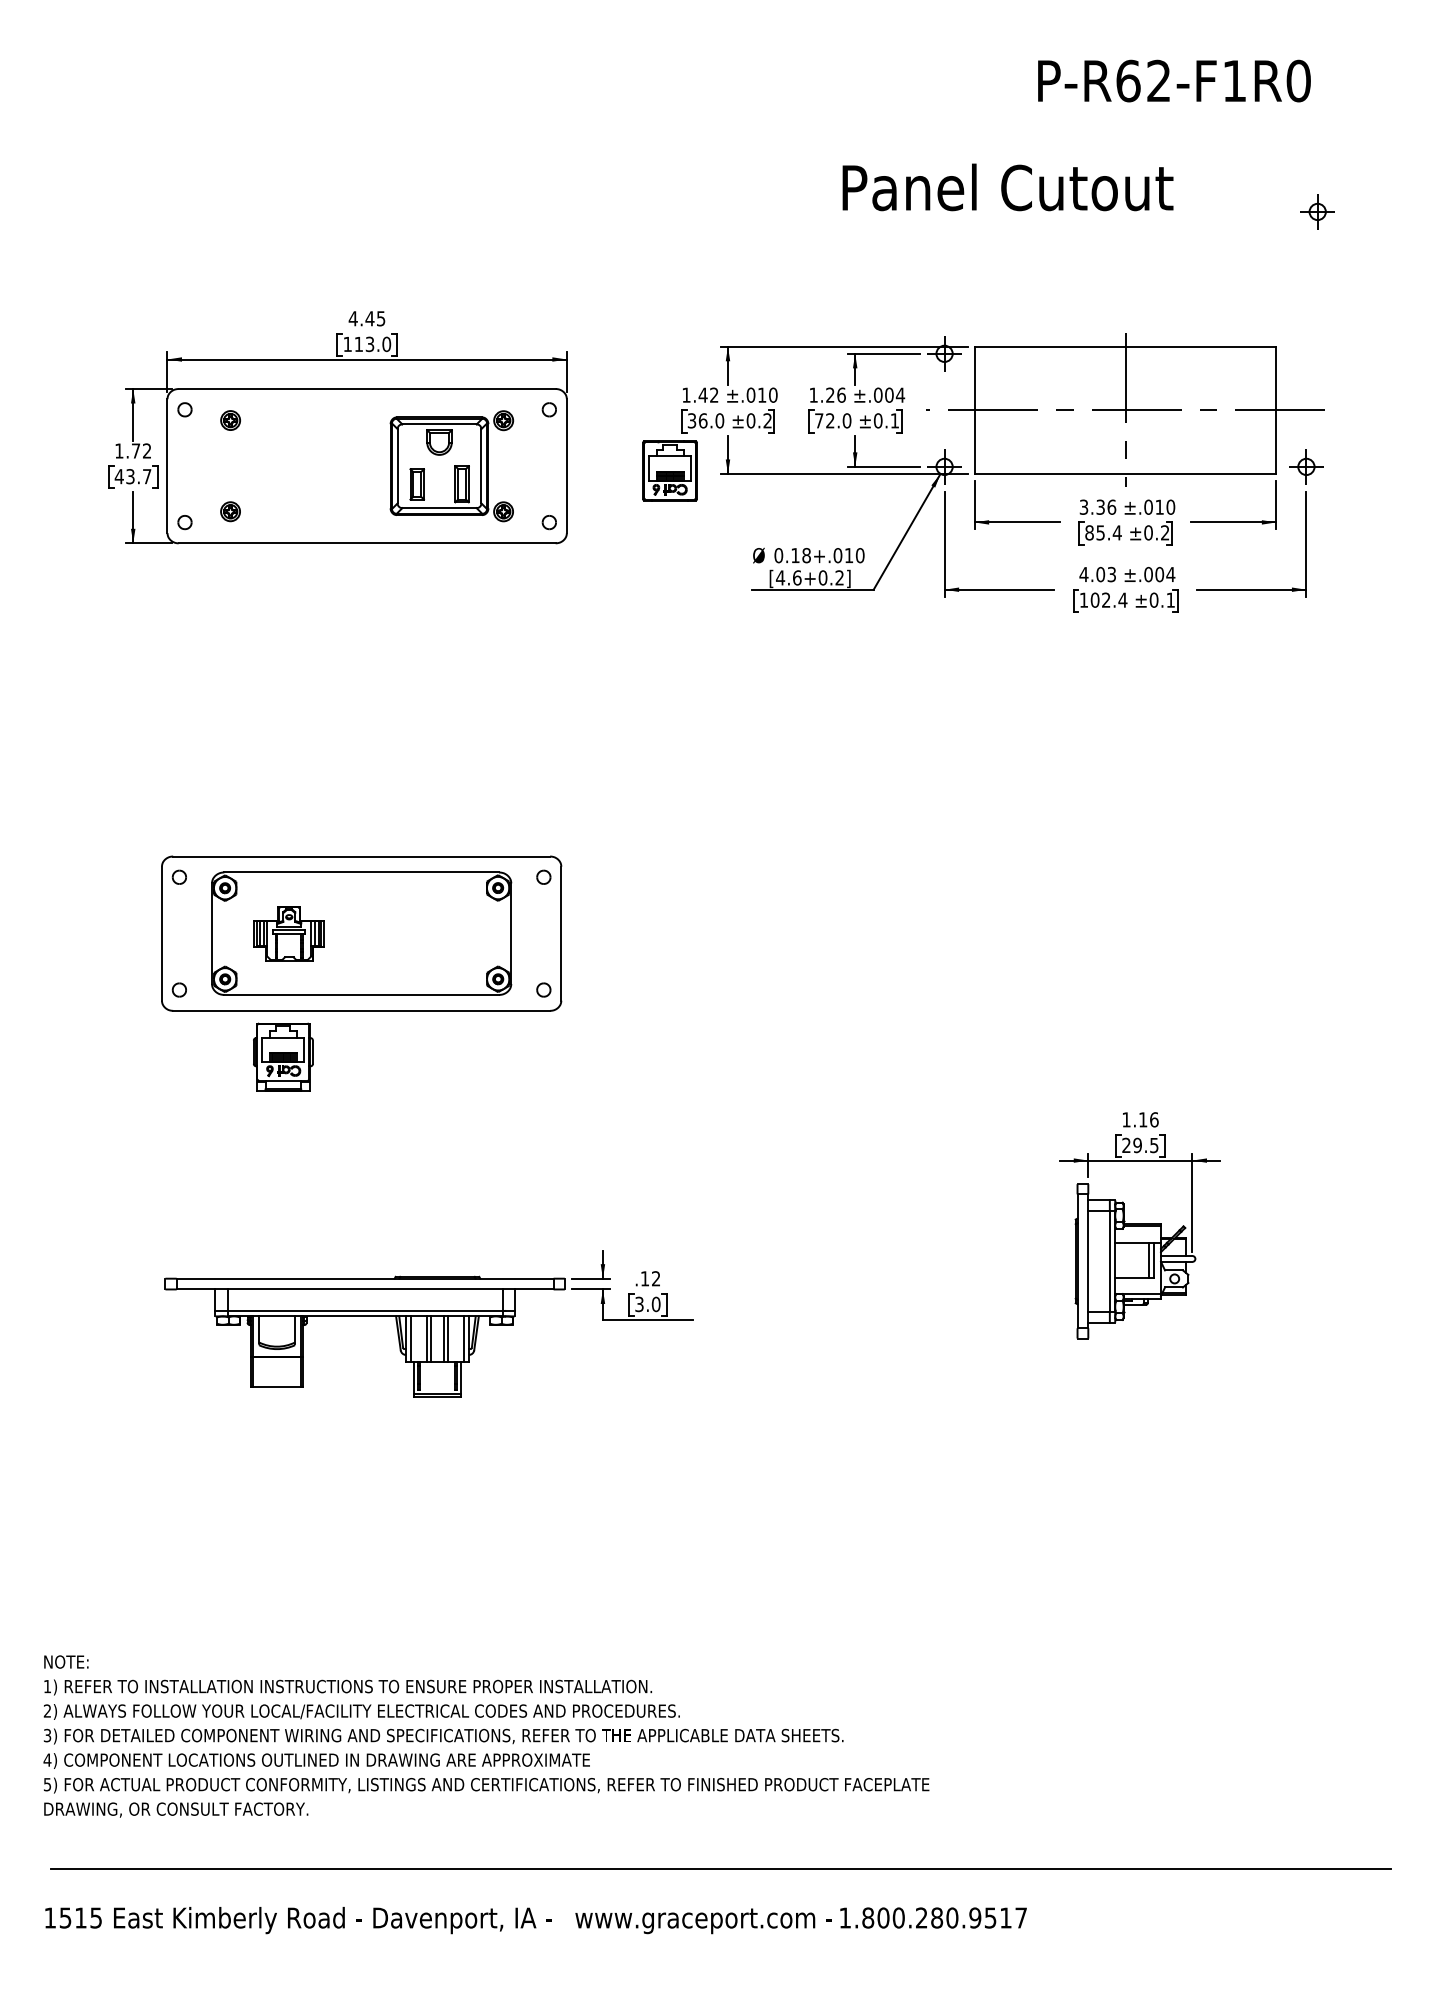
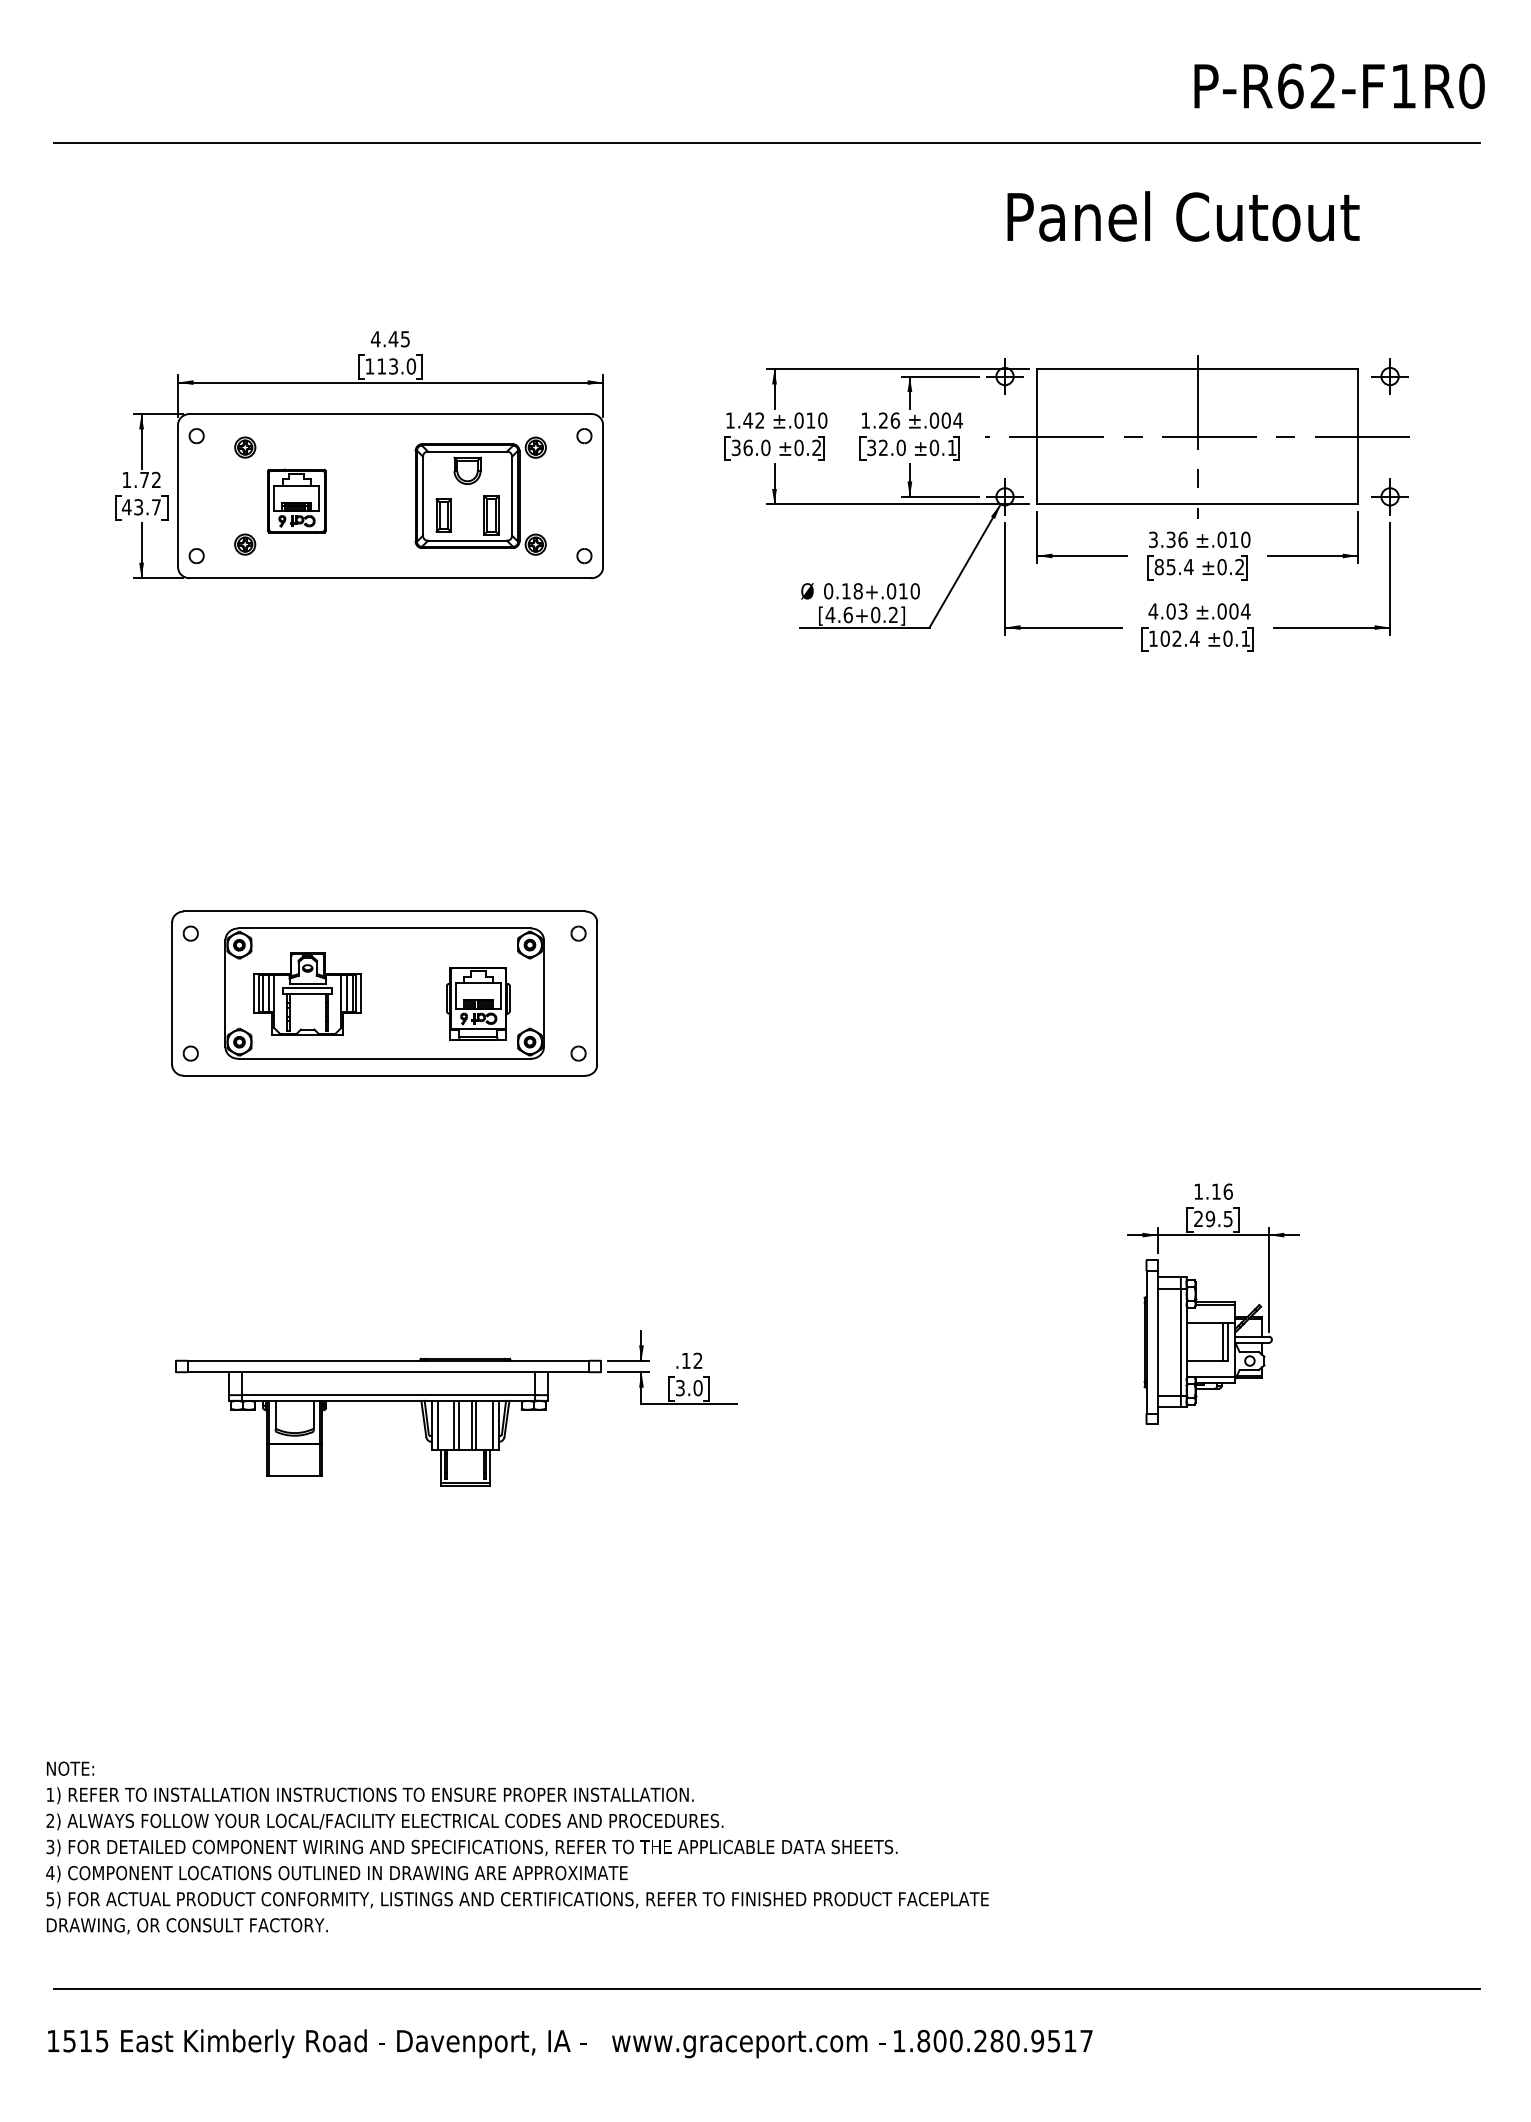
text: (1174, 80) -> (1339, 85), moved
line: (720, 133) -> (766, 142), added
text: (1007, 187) -> (1183, 216), moved
part: (1317, 211) -> (1389, 376), moved
text: (819, 420) -> (871, 447), 72.0 -> 32.0
part: (669, 470) -> (296, 500), moved
part: (289, 933) -> (307, 993), size x1.43
part: (283, 1056) -> (478, 1003), moved

